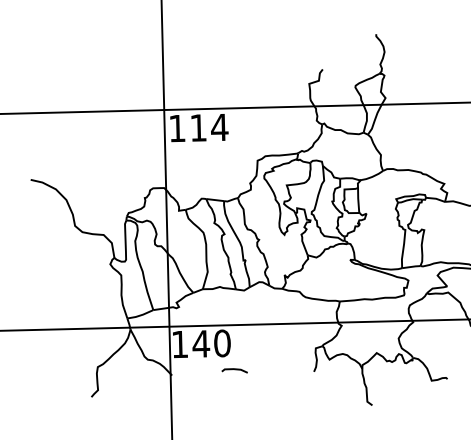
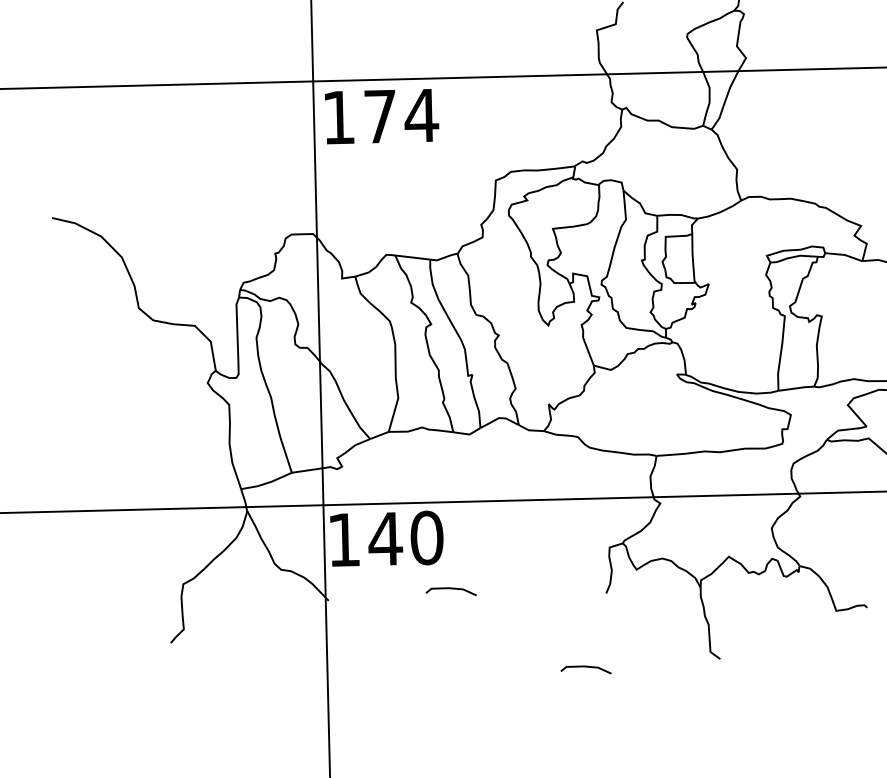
text: (198, 127) -> (380, 115), 114 -> 174
line: (303, 410) -> (585, 669), added

